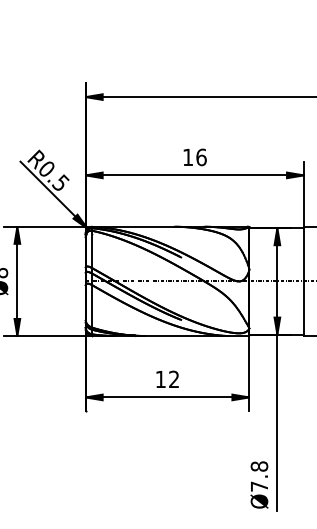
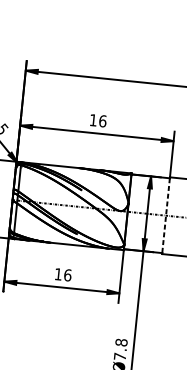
line: (304, 281) -> (166, 215), solid -> dashed
text: (174, 379) -> (68, 275), 12 -> 16

